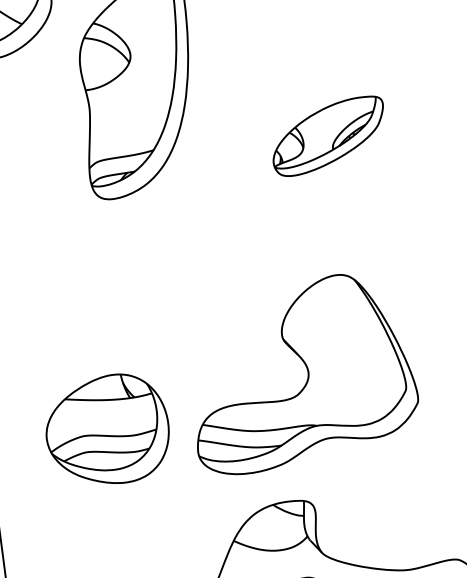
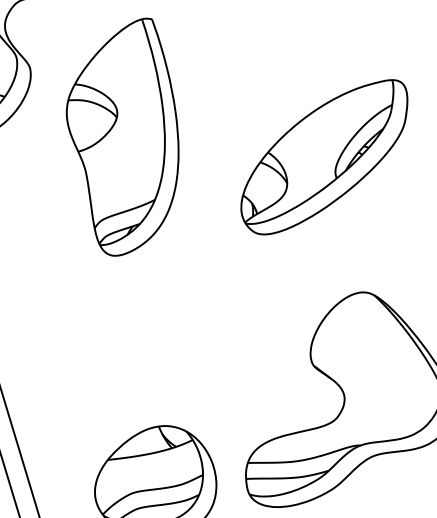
part: (328, 136) -> (325, 158), size x1.67

